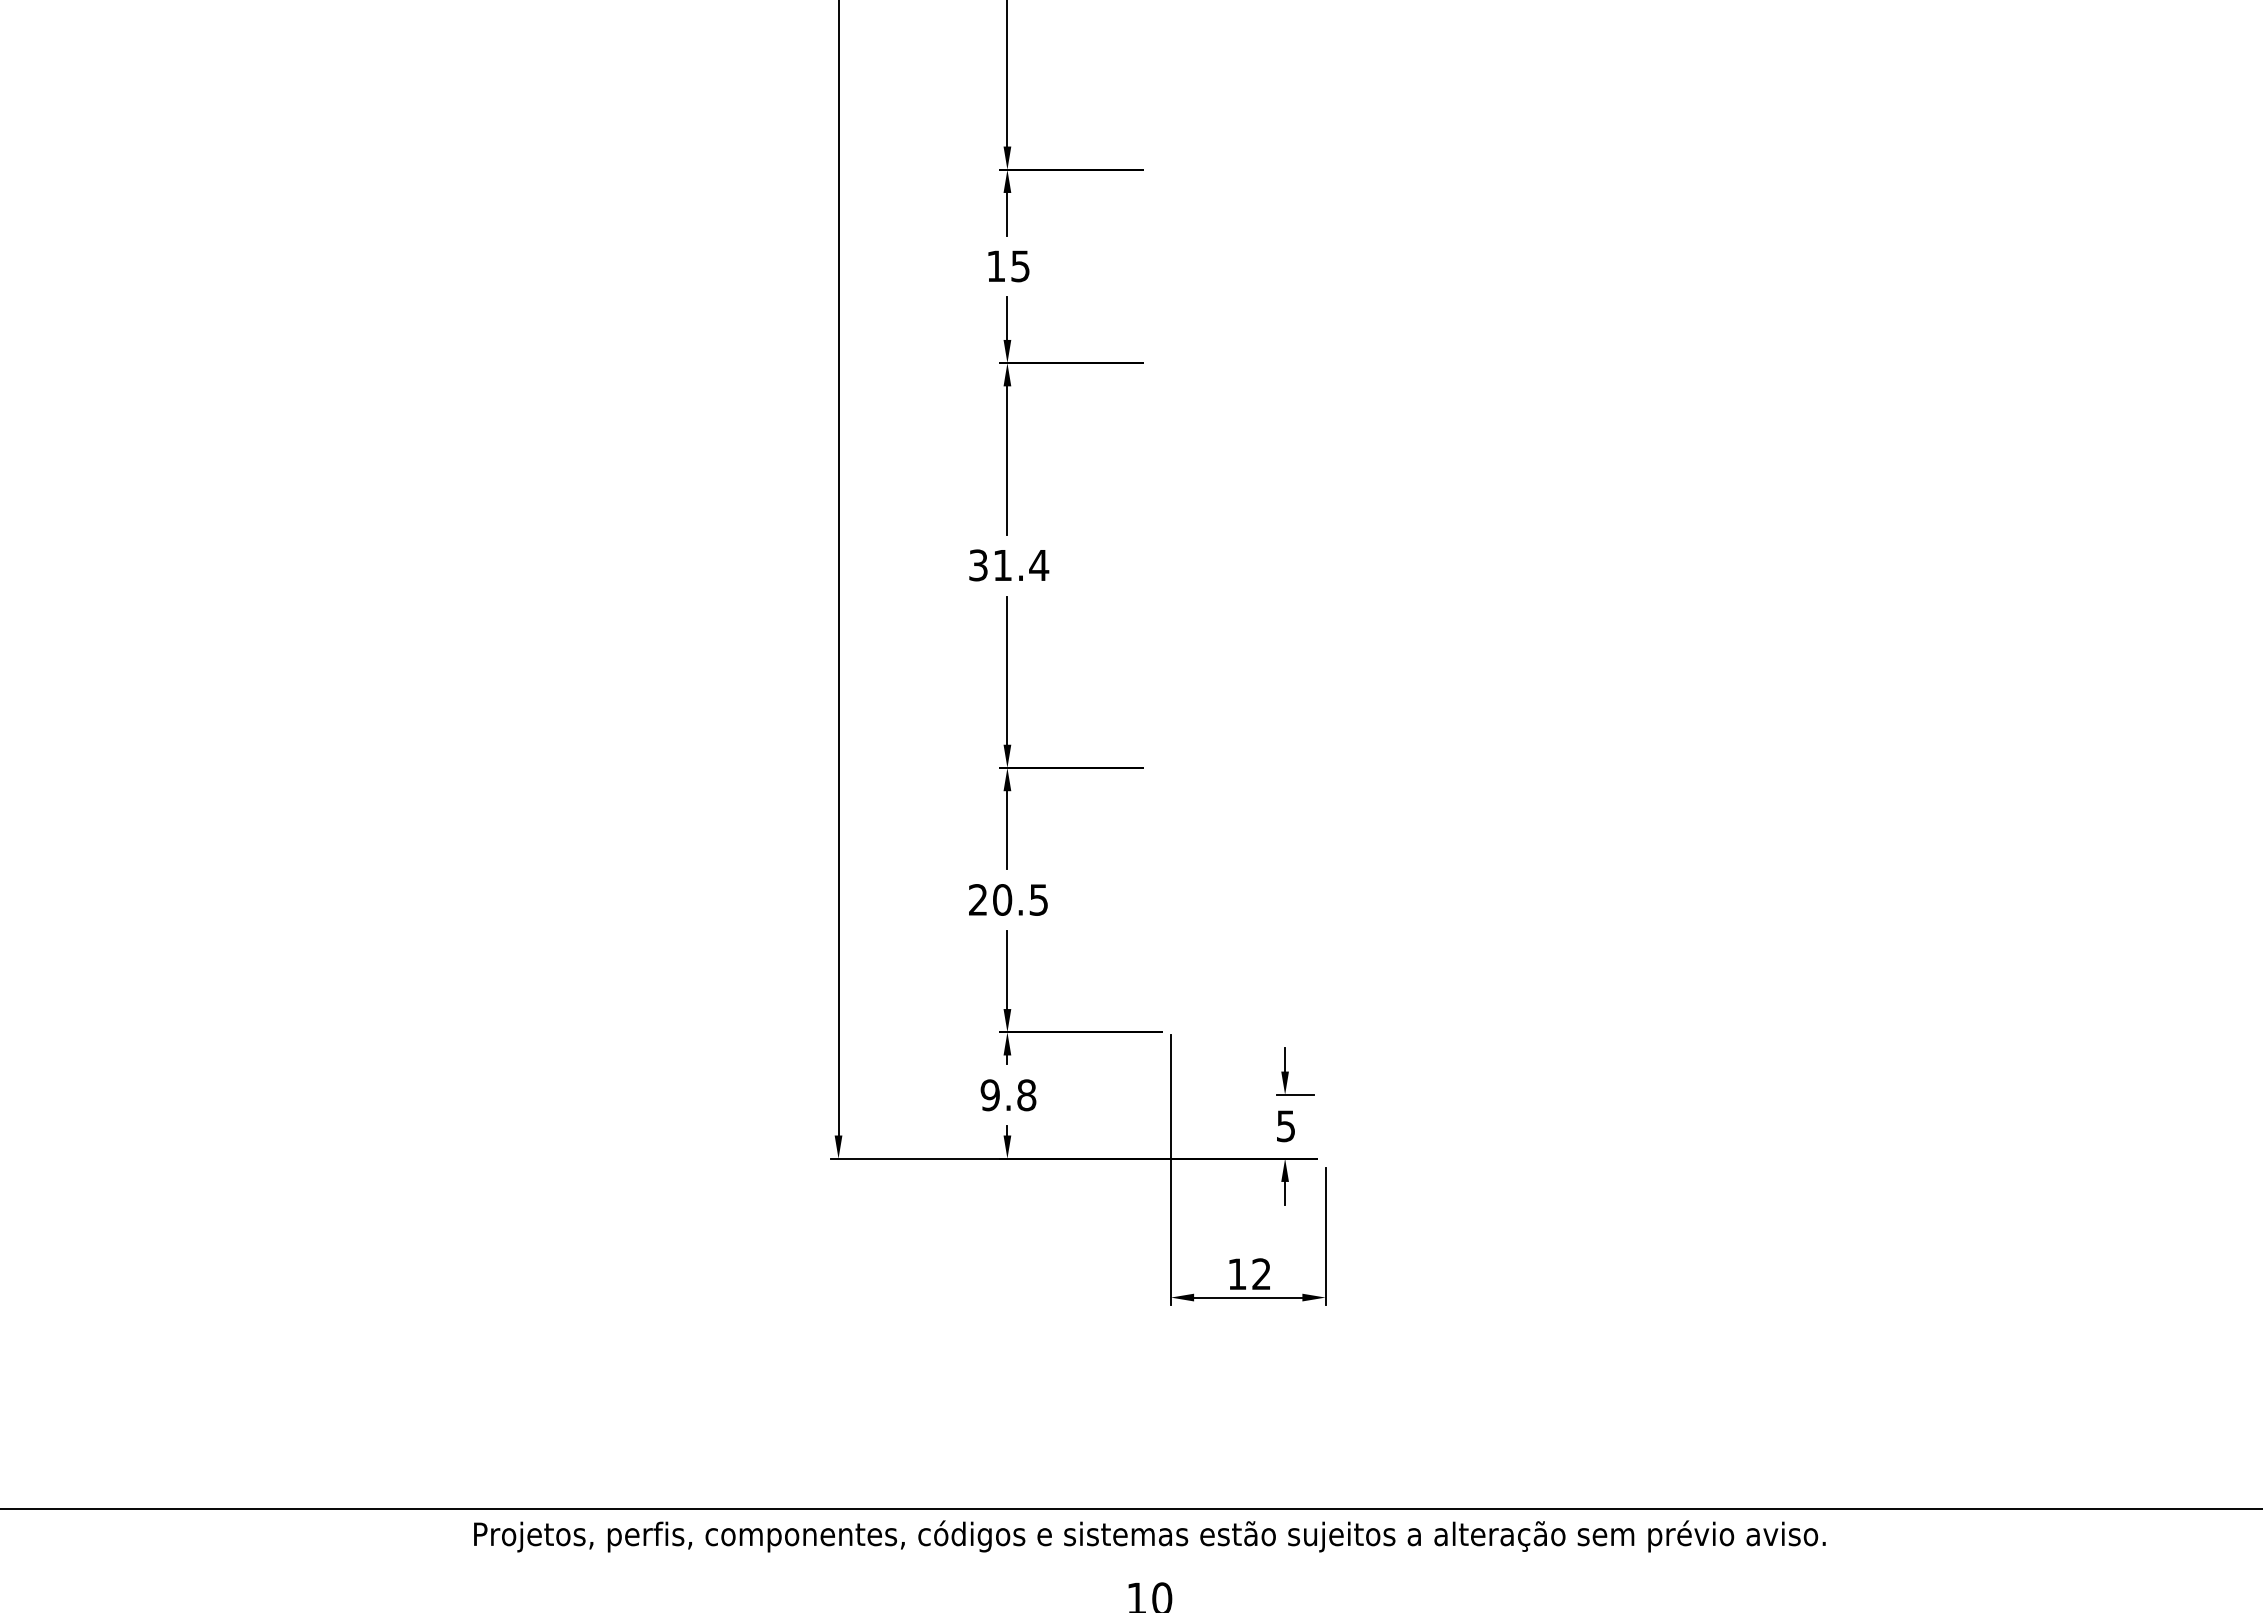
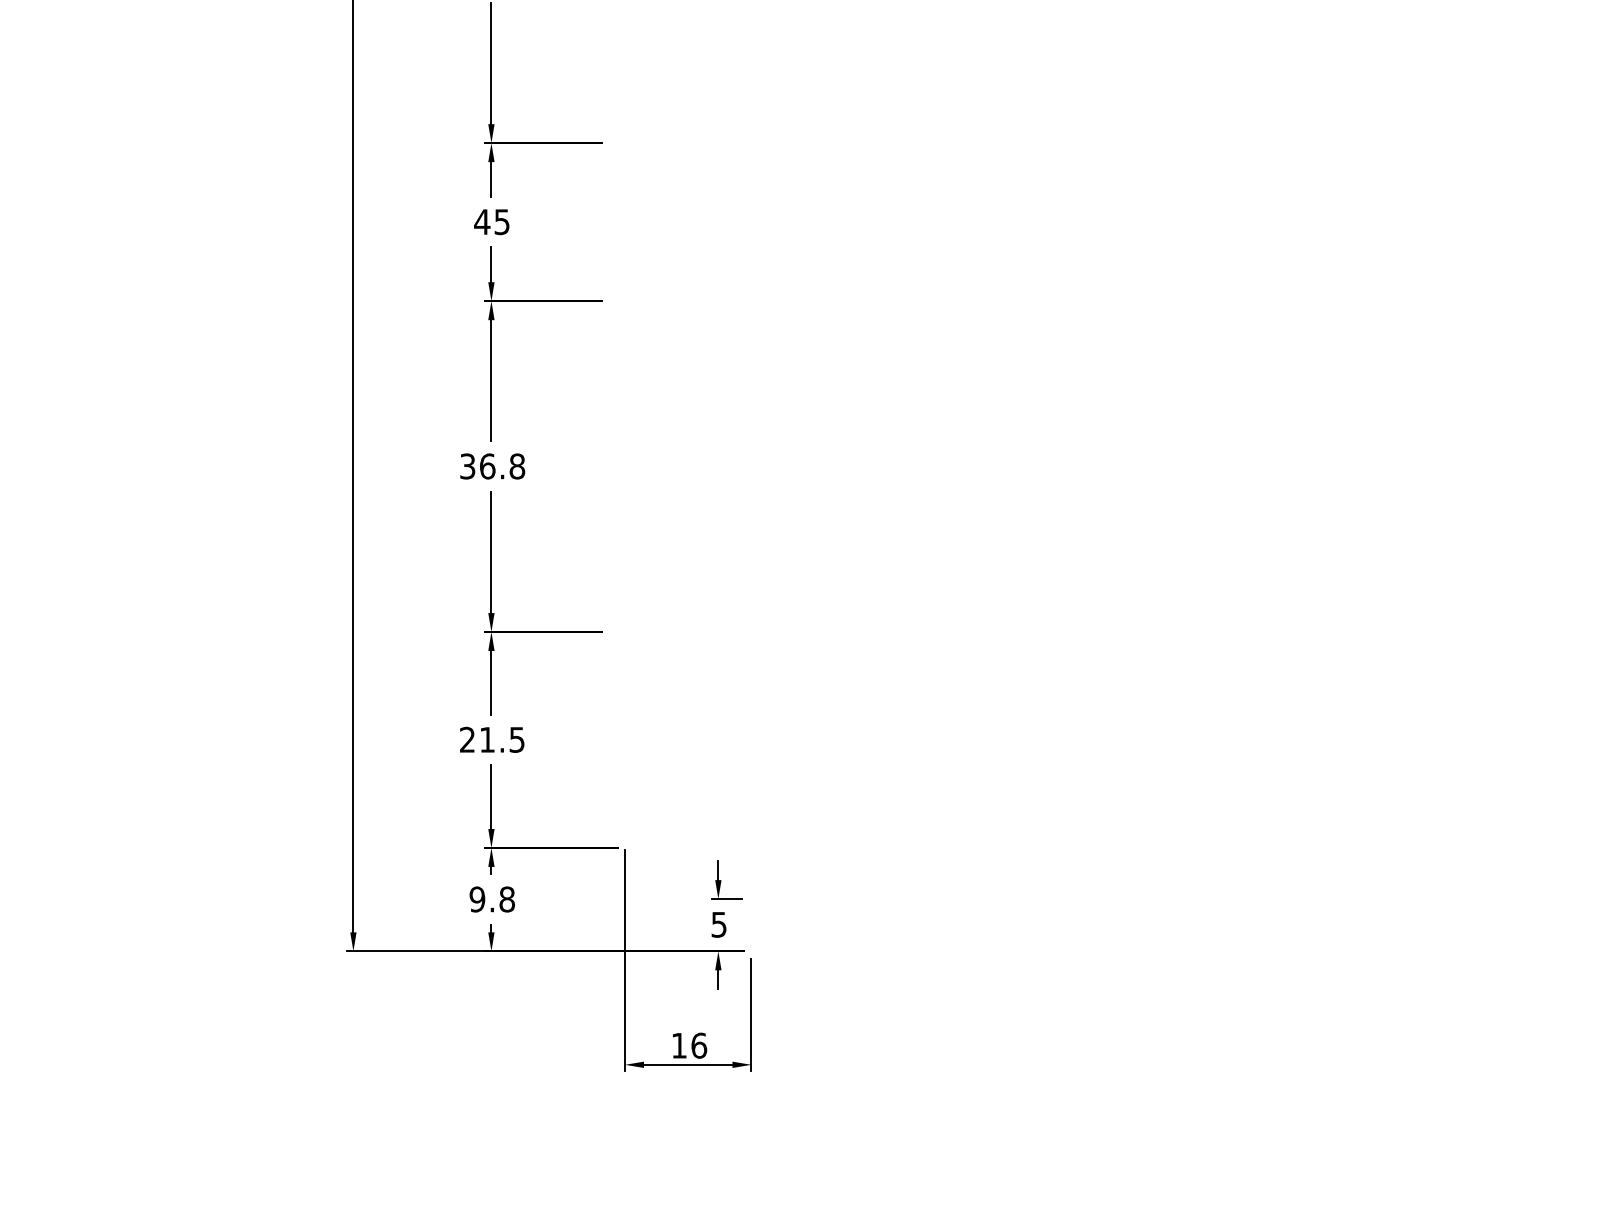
text: (996, 265) -> (482, 221), 15 -> 45
text: (1021, 565) -> (502, 466), 31.4 -> 36.8
text: (1002, 899) -> (487, 739), 20.5 -> 21.5
text: (1261, 1274) -> (699, 1045), 12 -> 16

